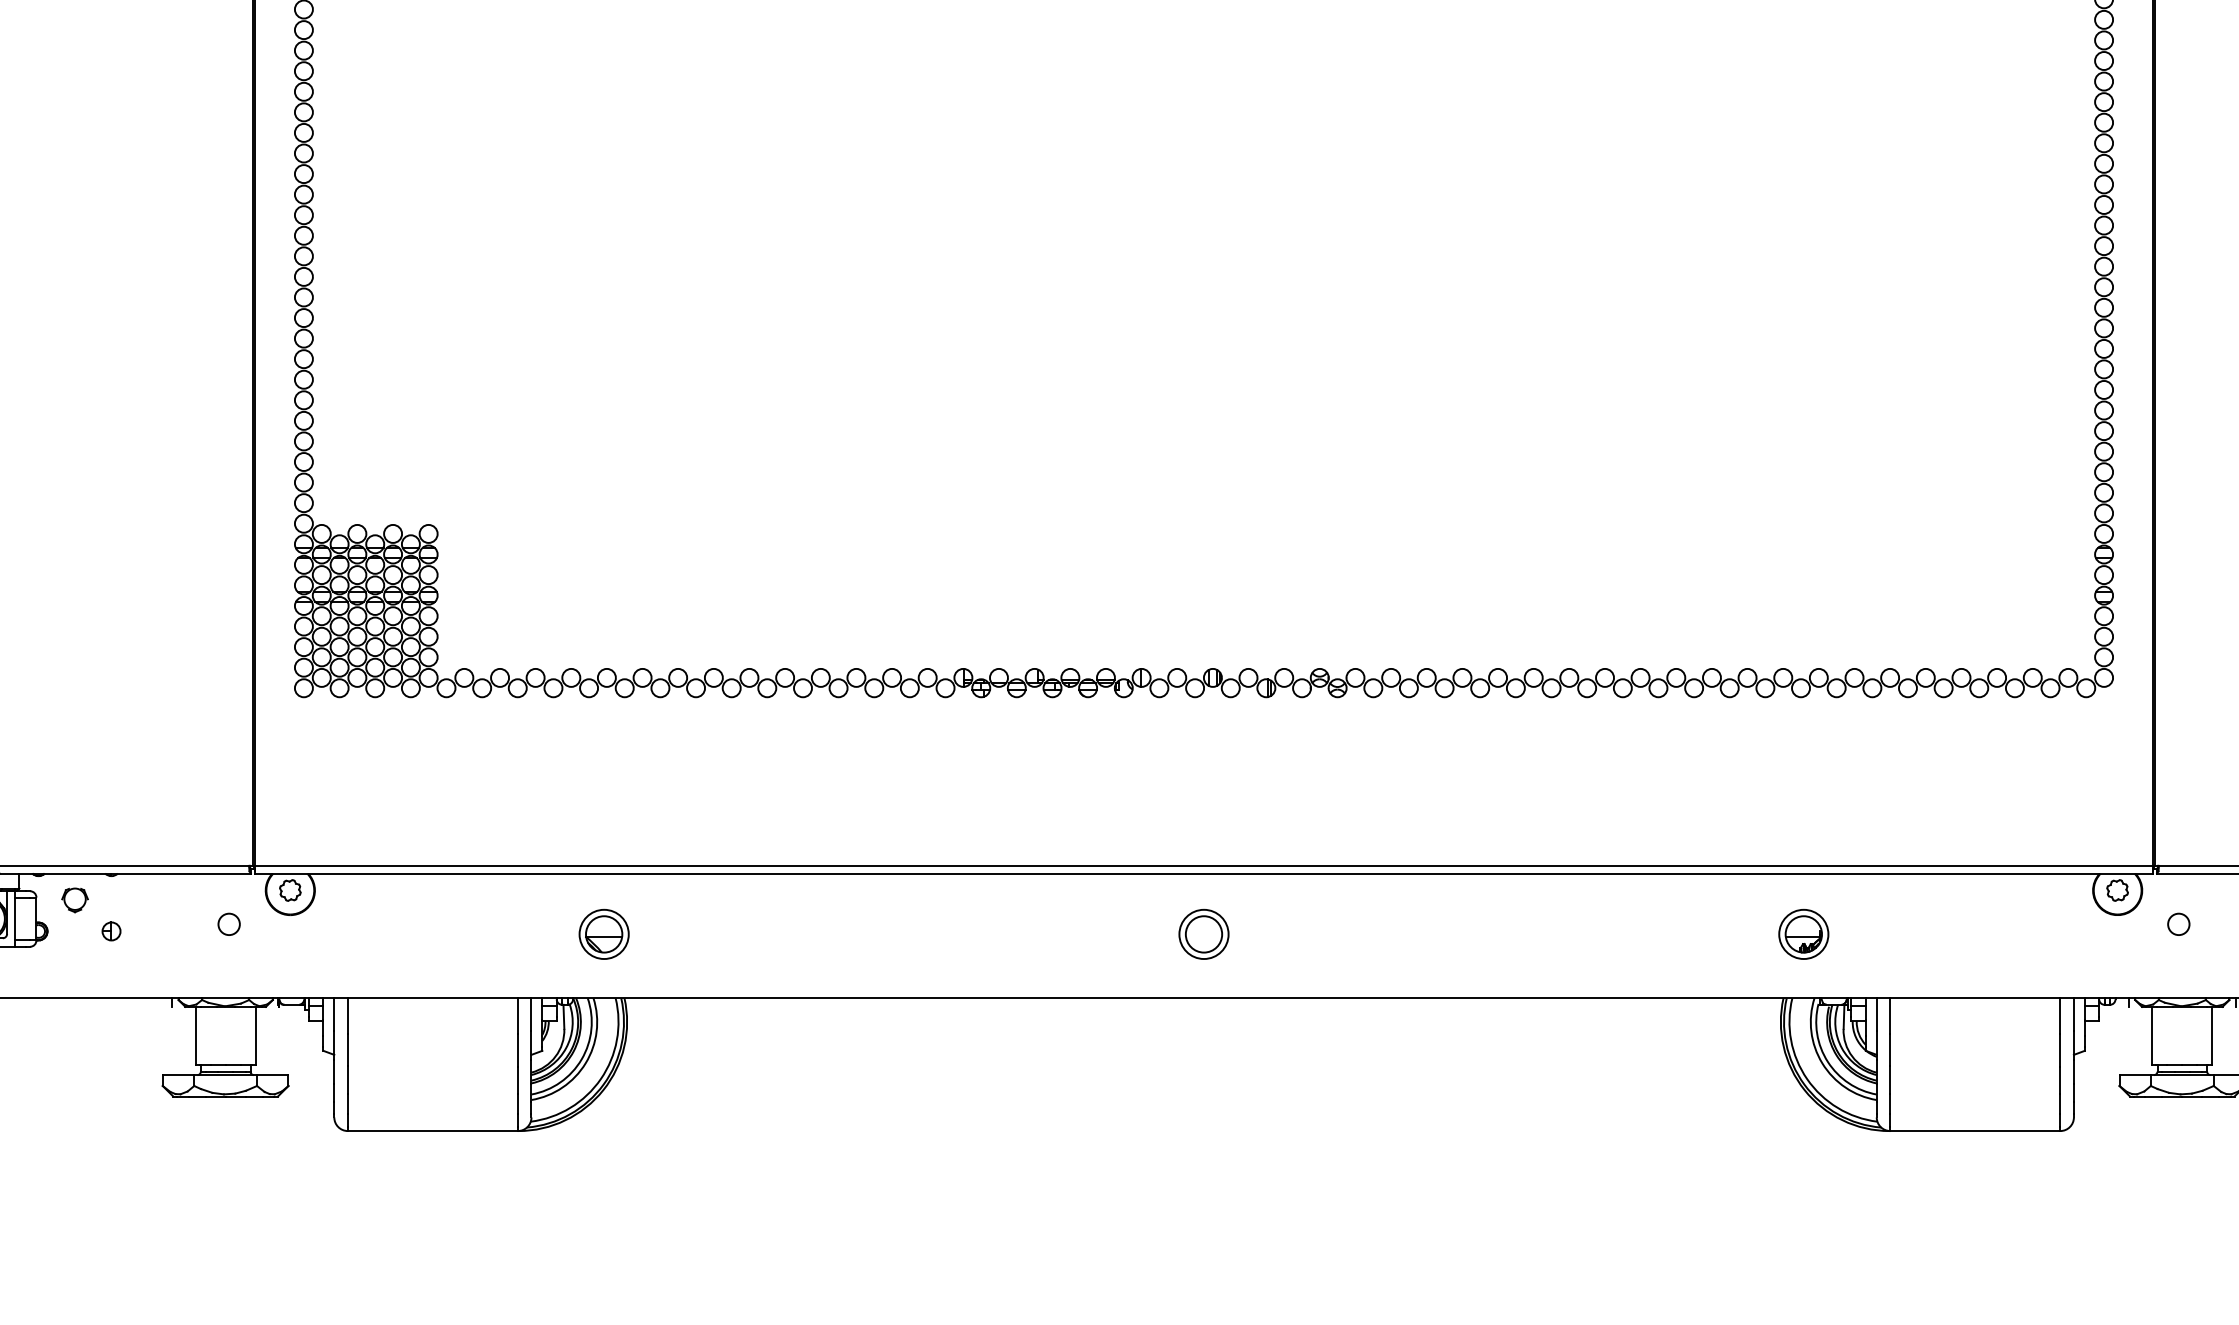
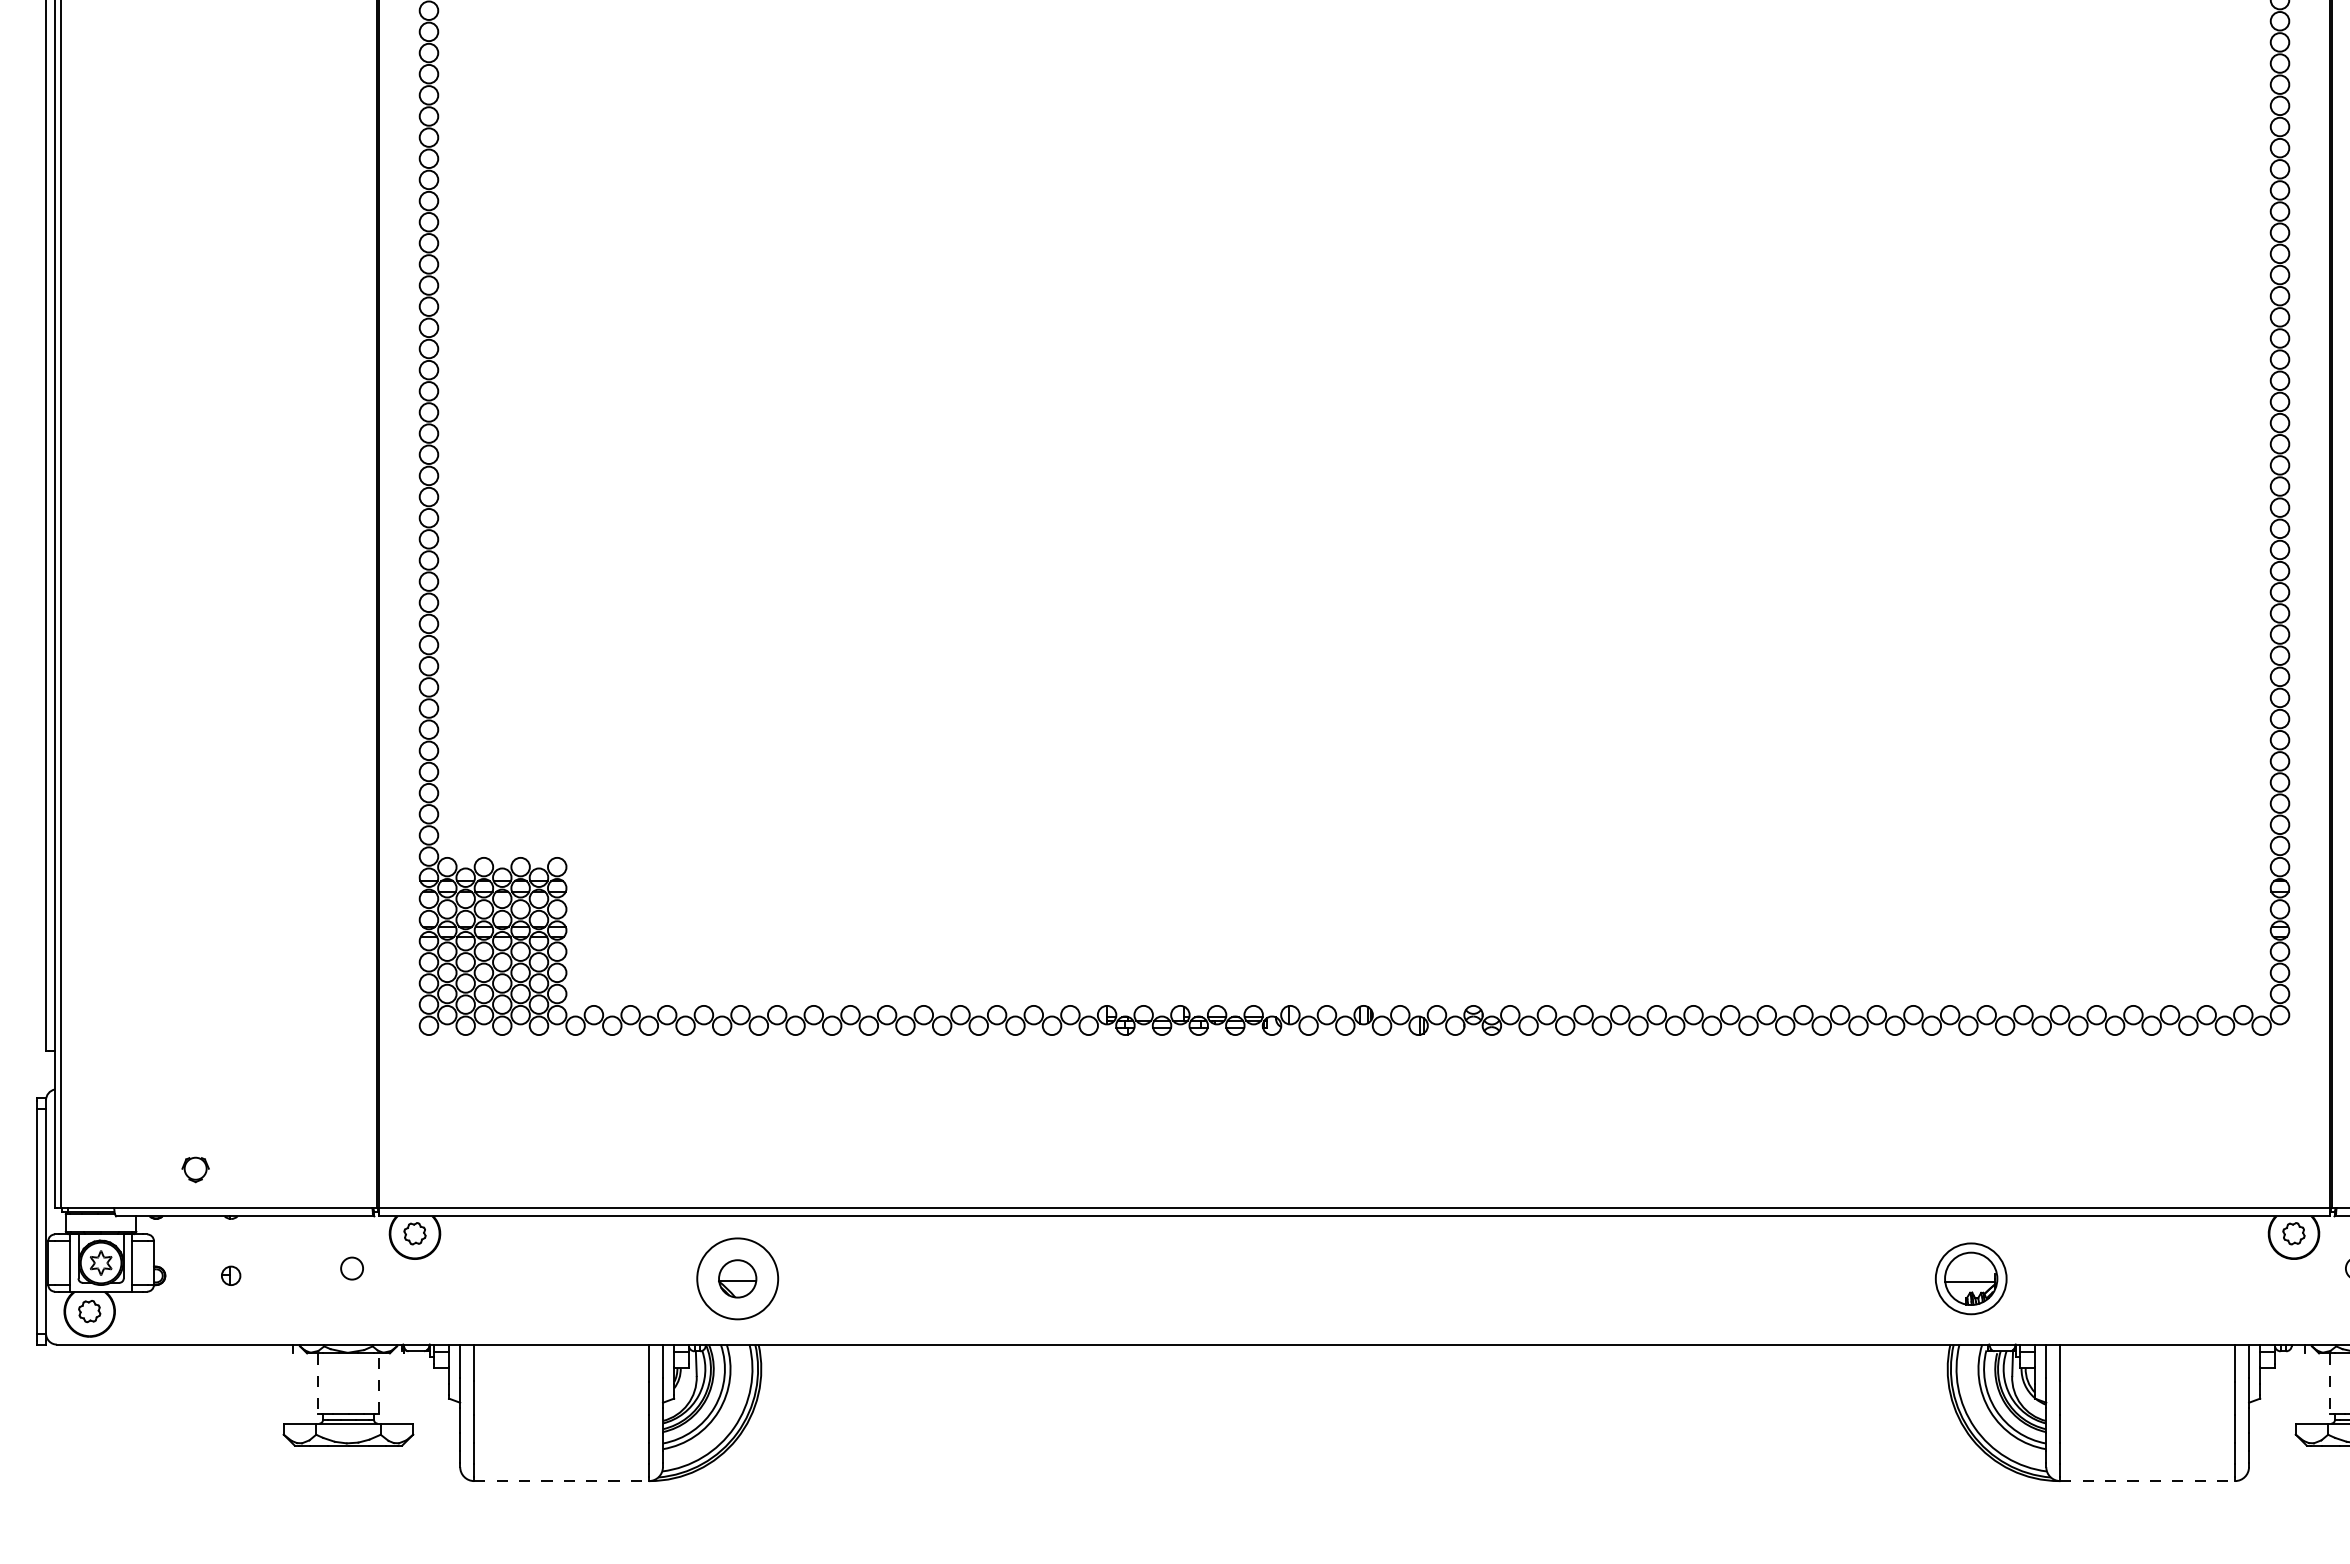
part: (74, 899) -> (195, 1169), moved
circle: (603, 934) -> (737, 1278), size x1.6
part: (1204, 934) -> (1354, 1278), removed
part: (1804, 934) -> (1971, 1278), size x1.4
line: (255, 1035) -> (379, 1382), solid -> dashed
line: (195, 1036) -> (317, 1383), solid -> dashed
line: (2152, 1036) -> (2329, 1383), solid -> dashed
line: (433, 1131) -> (562, 1481), solid -> dashed
line: (1976, 1131) -> (2148, 1481), solid -> dashed

